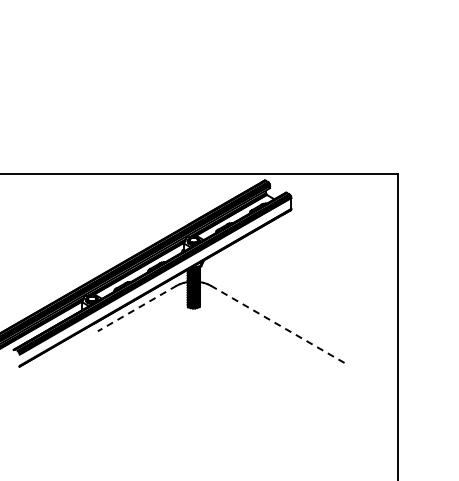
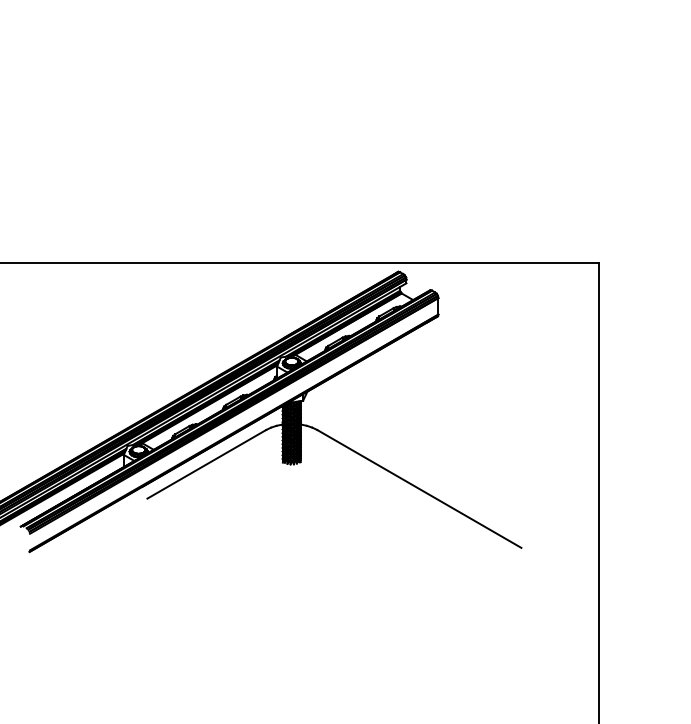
line: (137, 308) -> (207, 464), dashed -> solid
line: (279, 325) -> (420, 489), dashed -> solid

